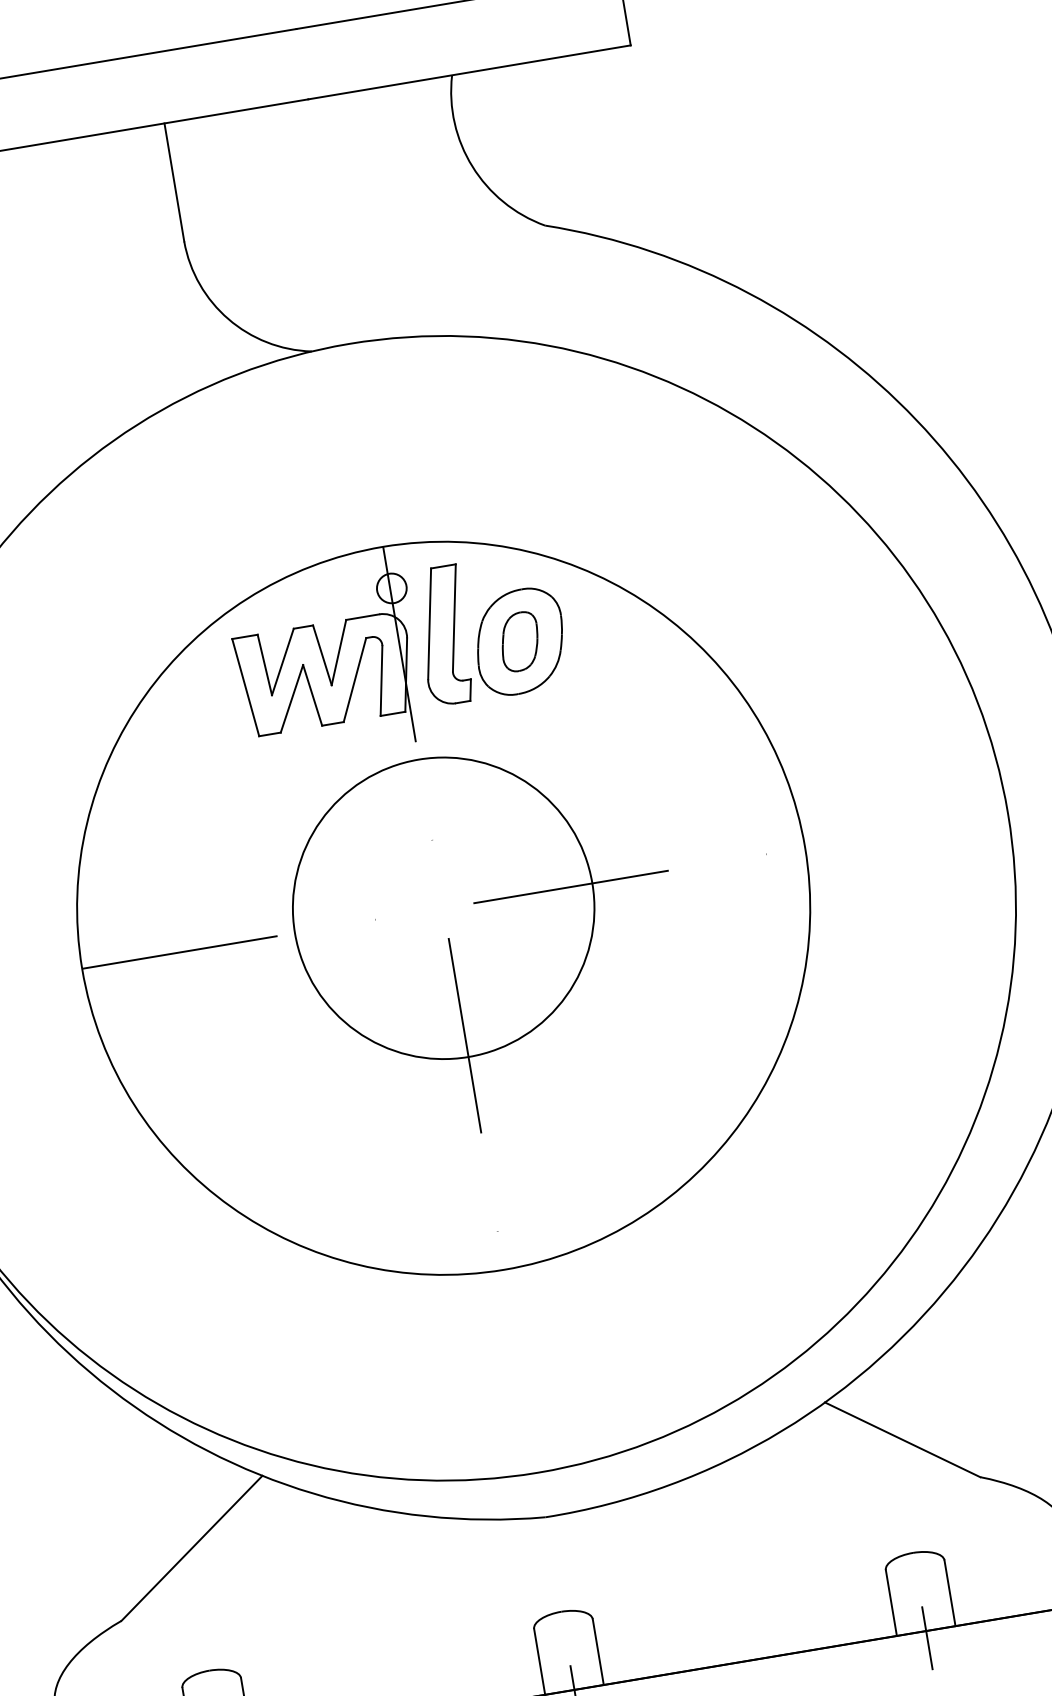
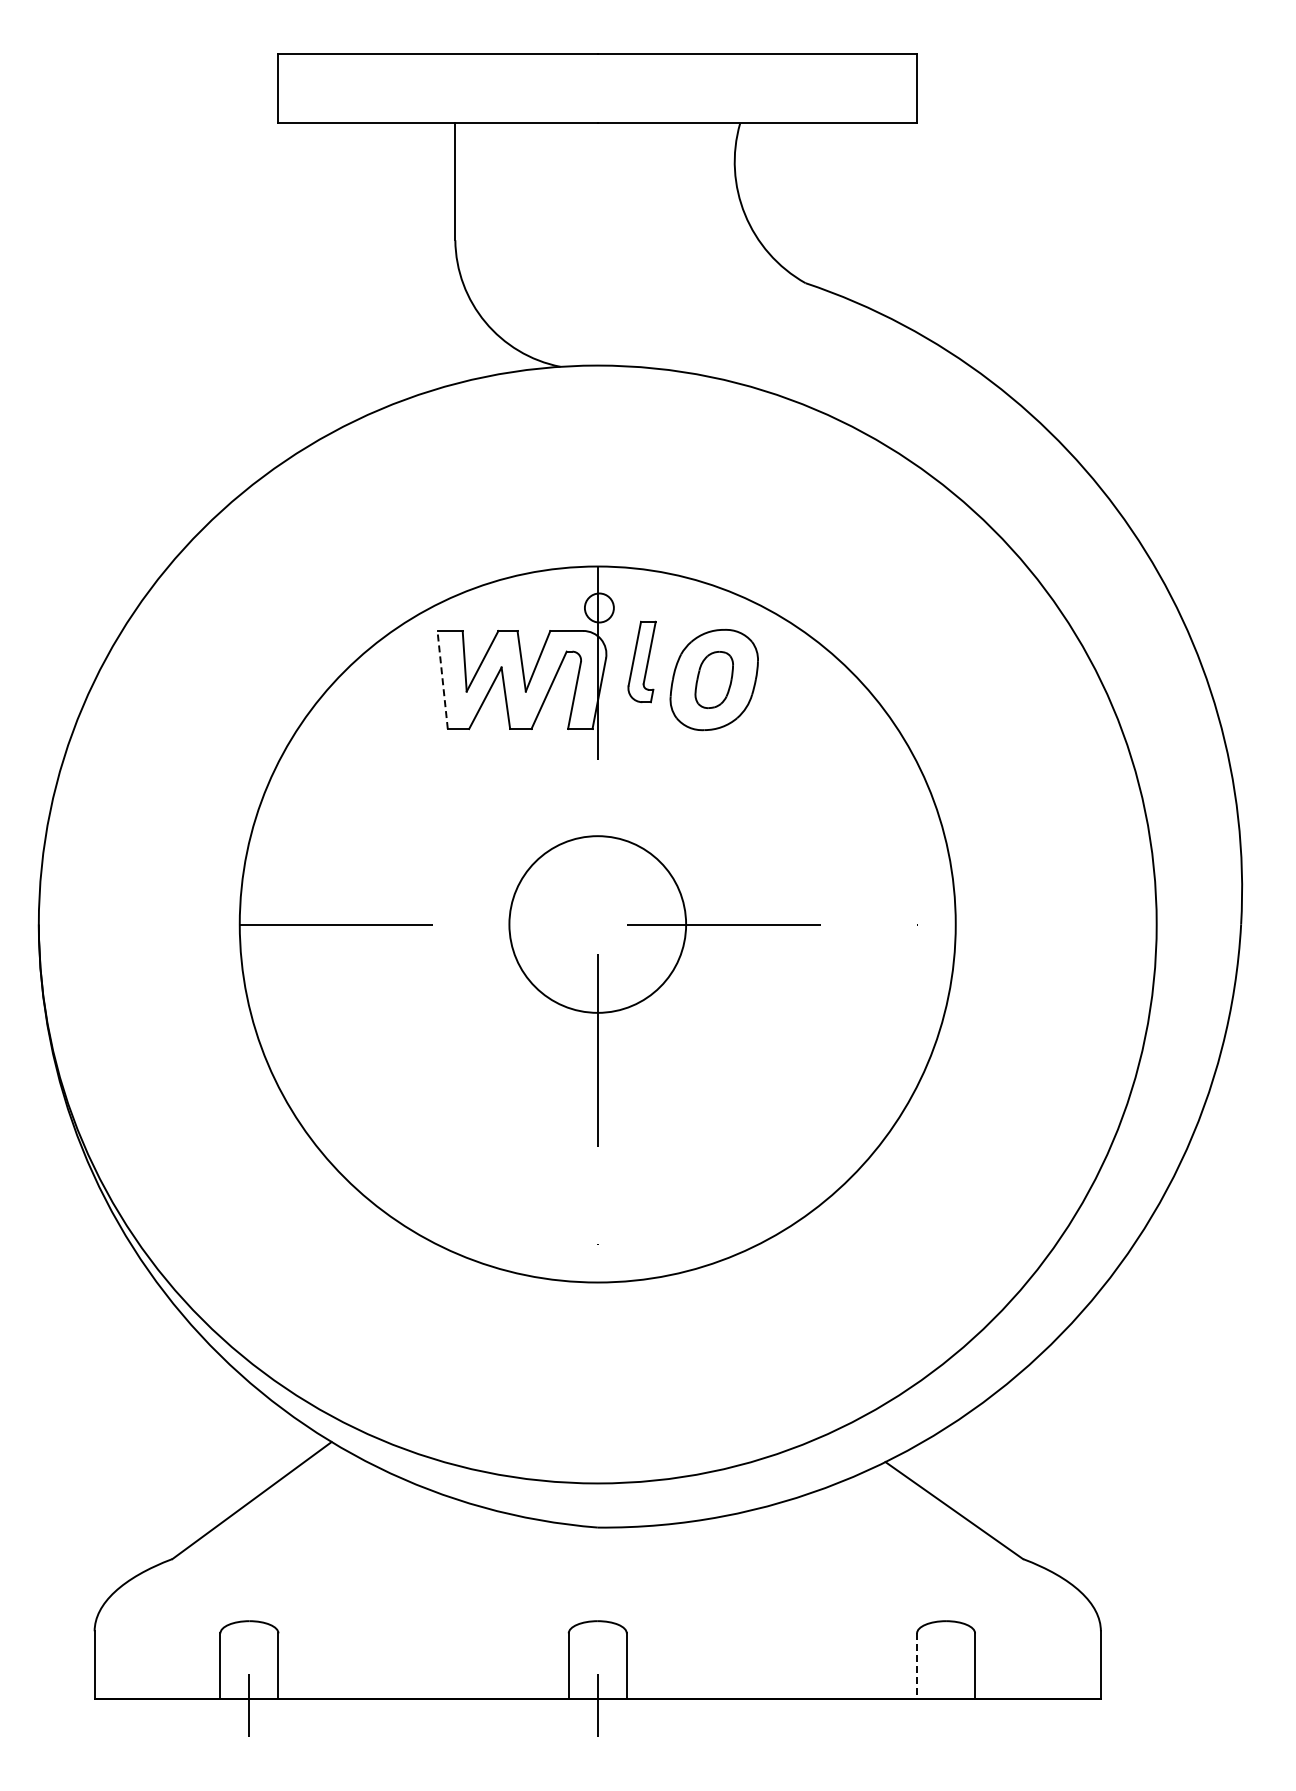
part: (443, 635) -> (641, 661), size x0.6
line: (245, 687) -> (442, 679), solid -> dashed
circle: (443, 908) -> (597, 924), size x0.6
line: (891, 1602) -> (917, 1665), solid -> dashed
line: (927, 1637) -> (946, 1705), removed

